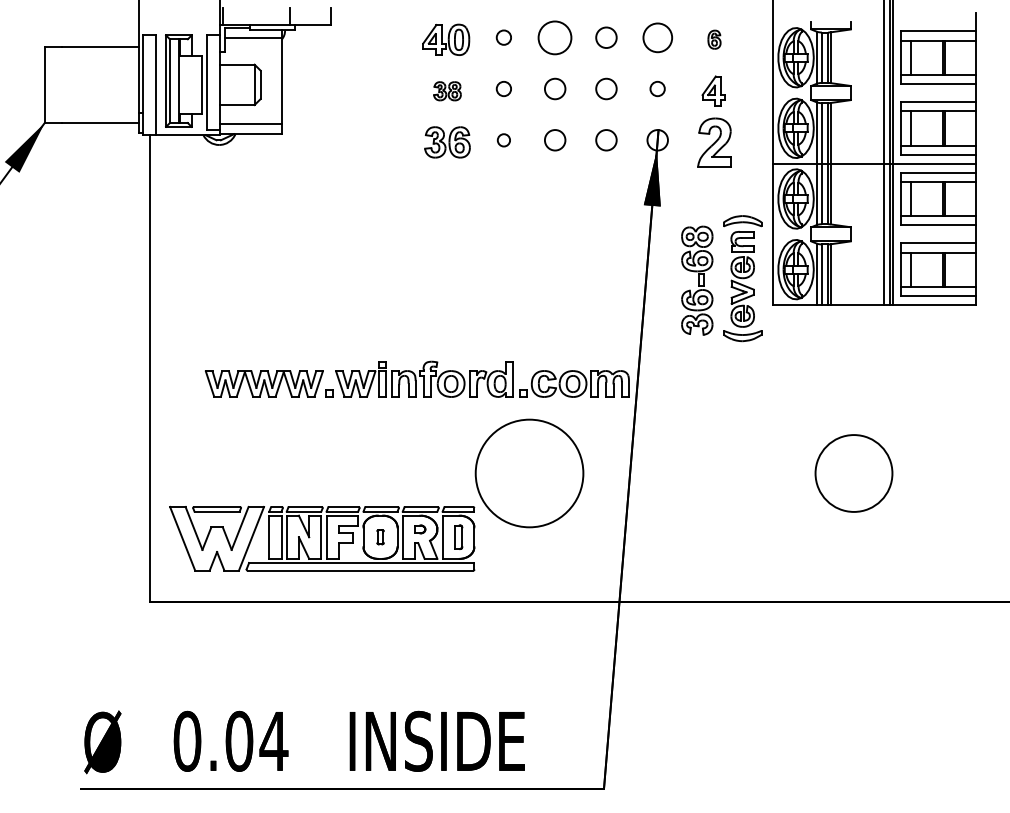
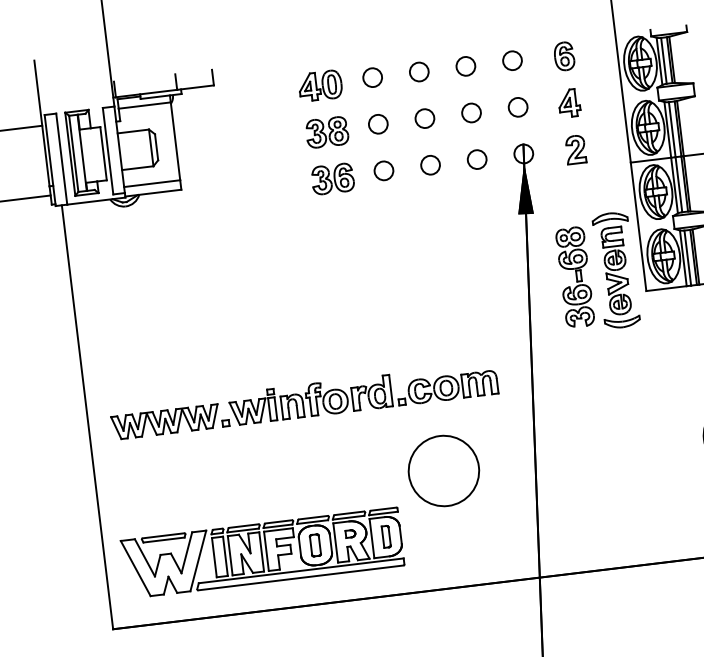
circle: (503, 37) -> (372, 77), size x1.43
circle: (555, 37) -> (419, 71), size x0.62
circle: (657, 37) -> (512, 60), size x0.71
part: (714, 39) -> (564, 56), size x1.67
circle: (503, 88) -> (377, 123), size x1.43
circle: (657, 88) -> (517, 106), size x1.43
part: (447, 91) -> (327, 132), size x1.67
circle: (503, 140) -> (383, 171), size x1.67
part: (714, 142) -> (575, 149), size x0.62
part: (416, 378) -> (303, 400), moved
circle: (529, 473) -> (443, 471), size x0.71
part: (380, 536) -> (315, 544), size x1.67

